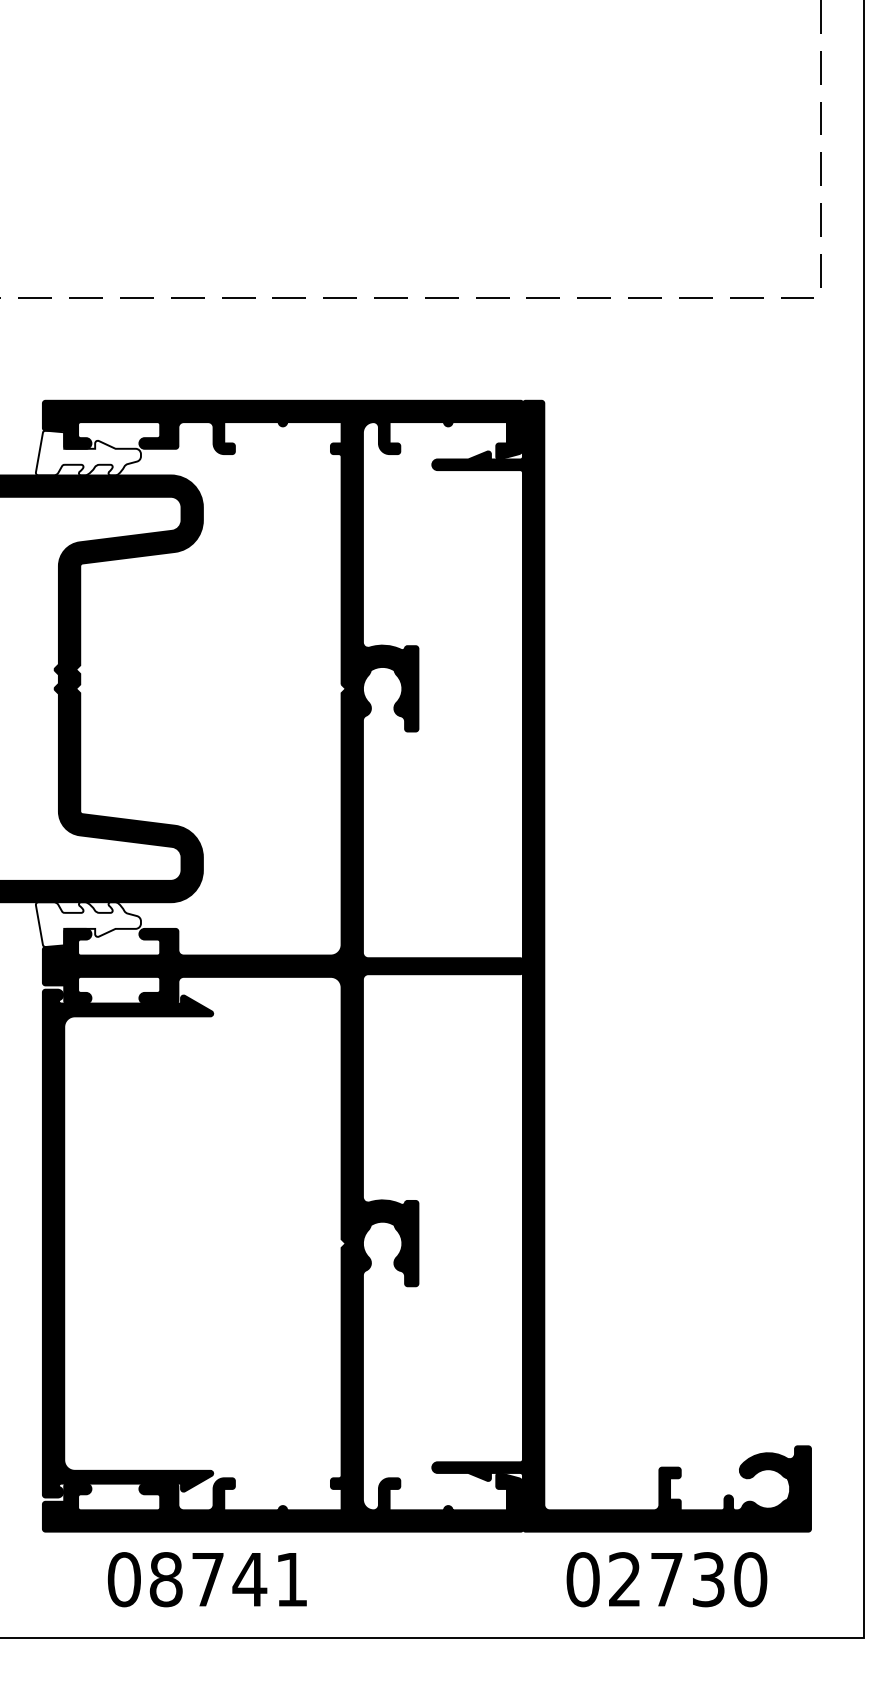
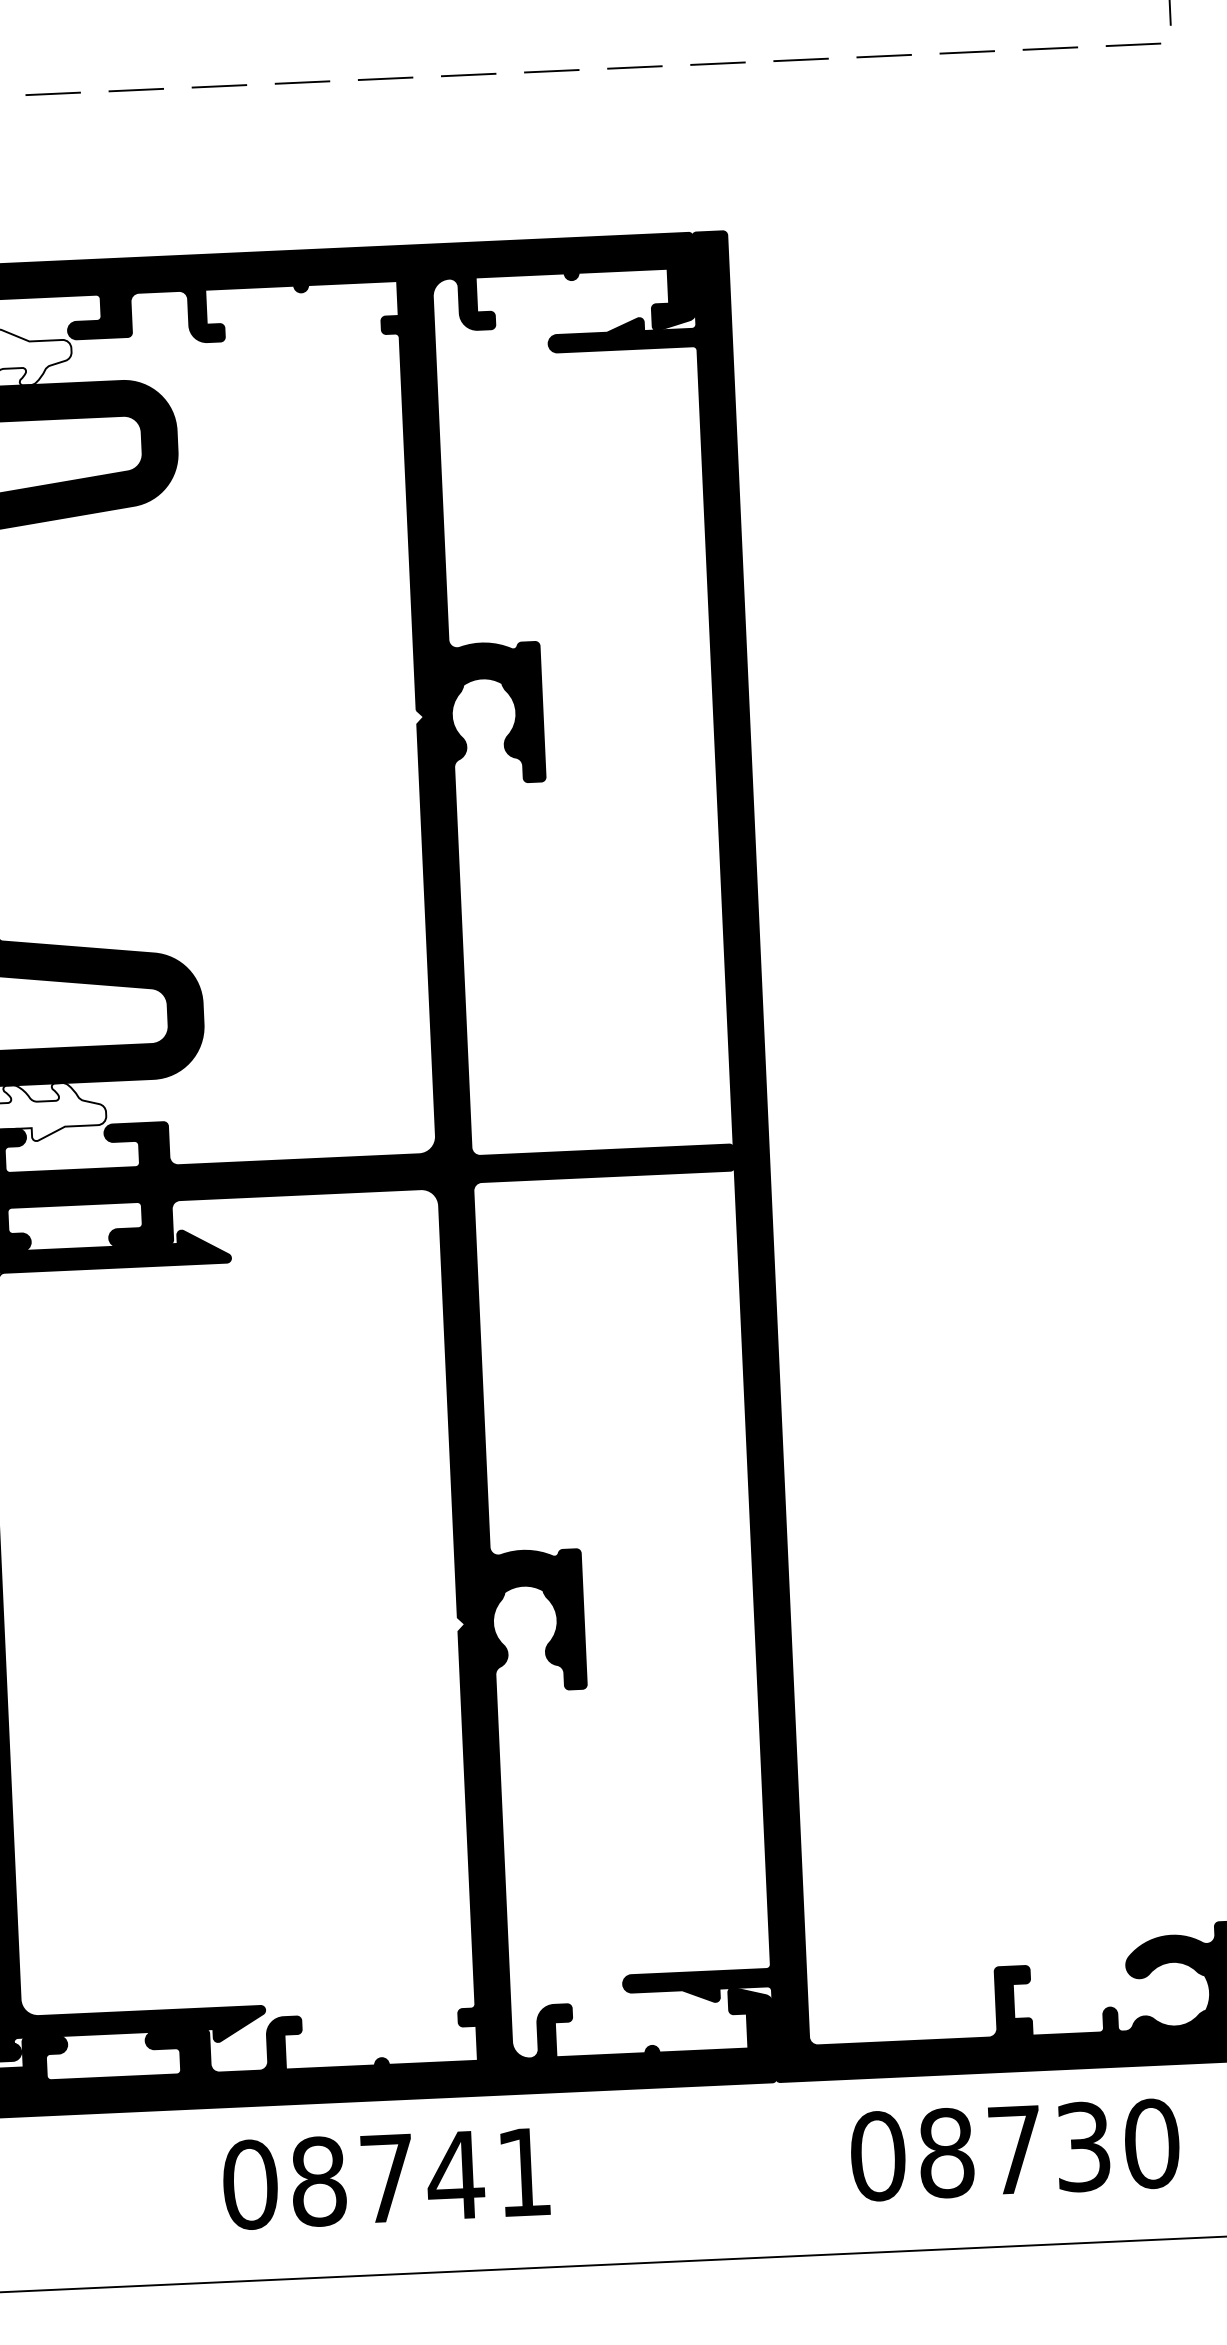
text: (206, 1579) -> (384, 2178), moved
text: (624, 1579) -> (945, 2152), 02730 -> 08730

